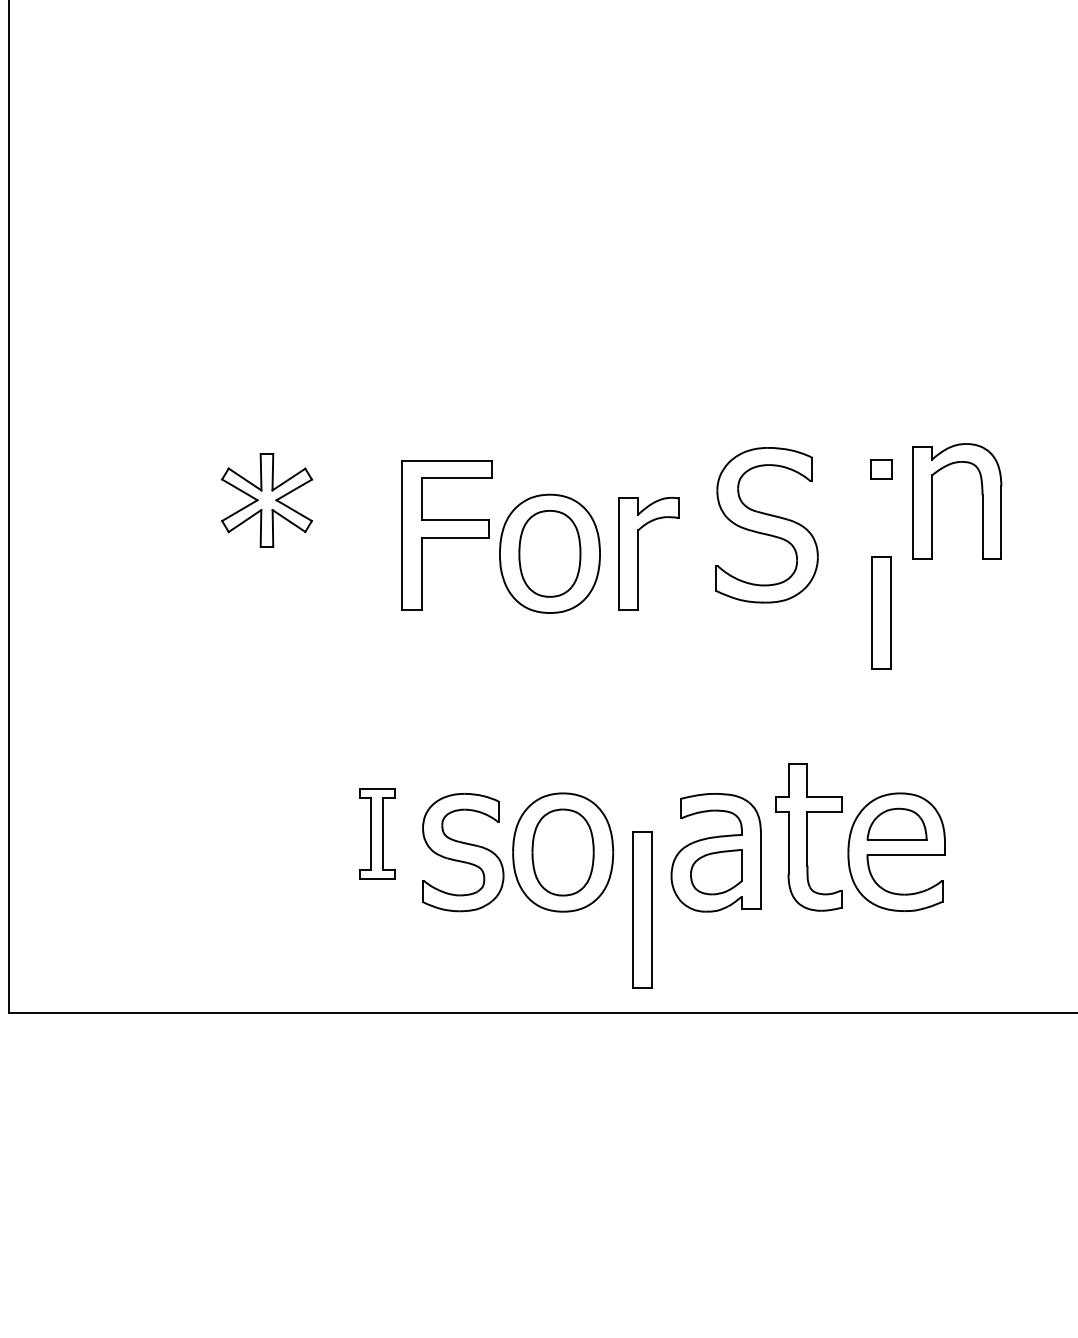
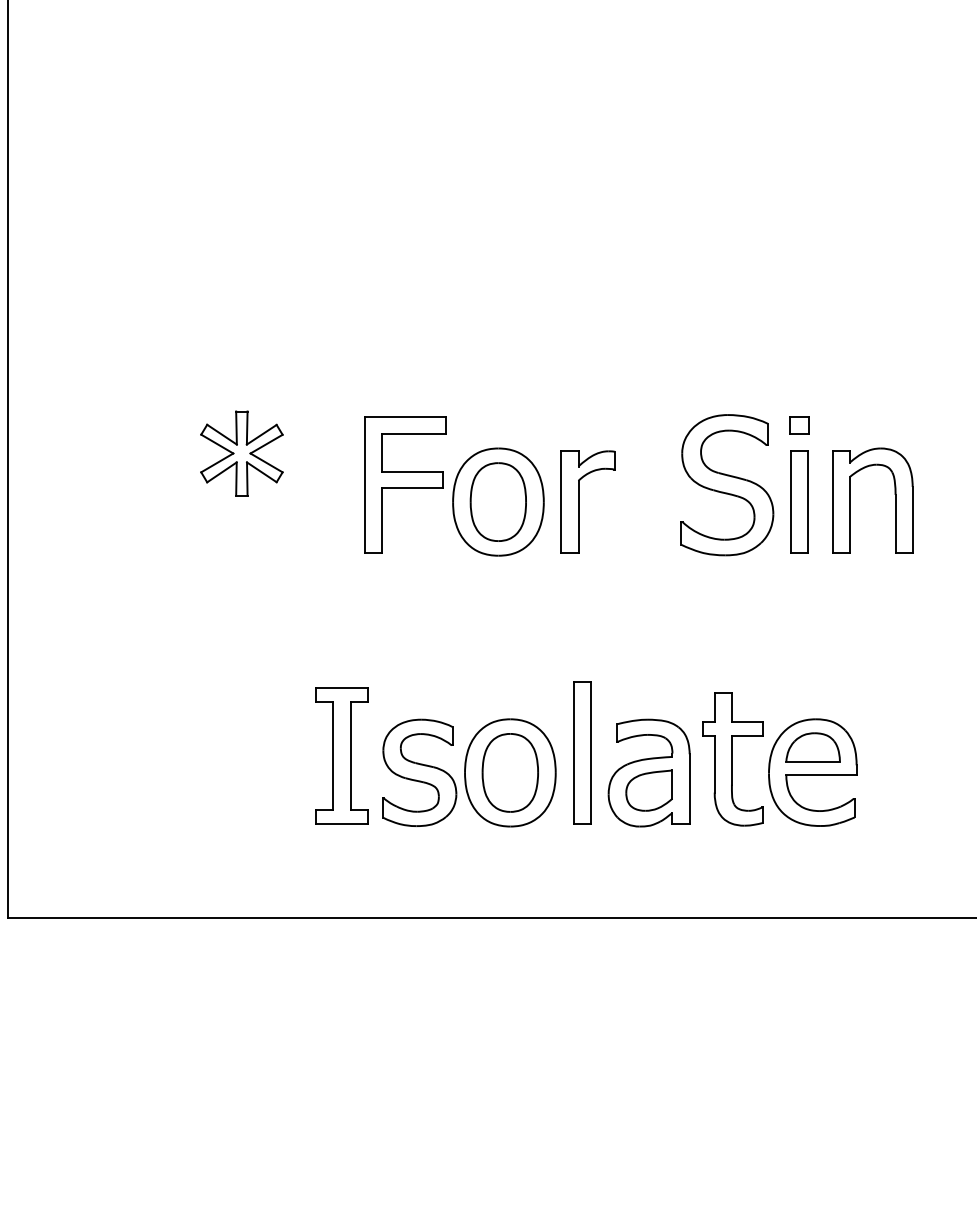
part: (932, 501) -> (850, 500), moved
part: (767, 525) -> (727, 485), moved
part: (882, 612) -> (799, 501), moved
part: (376, 833) -> (341, 755), size x1.67
part: (642, 909) -> (582, 752), moved

